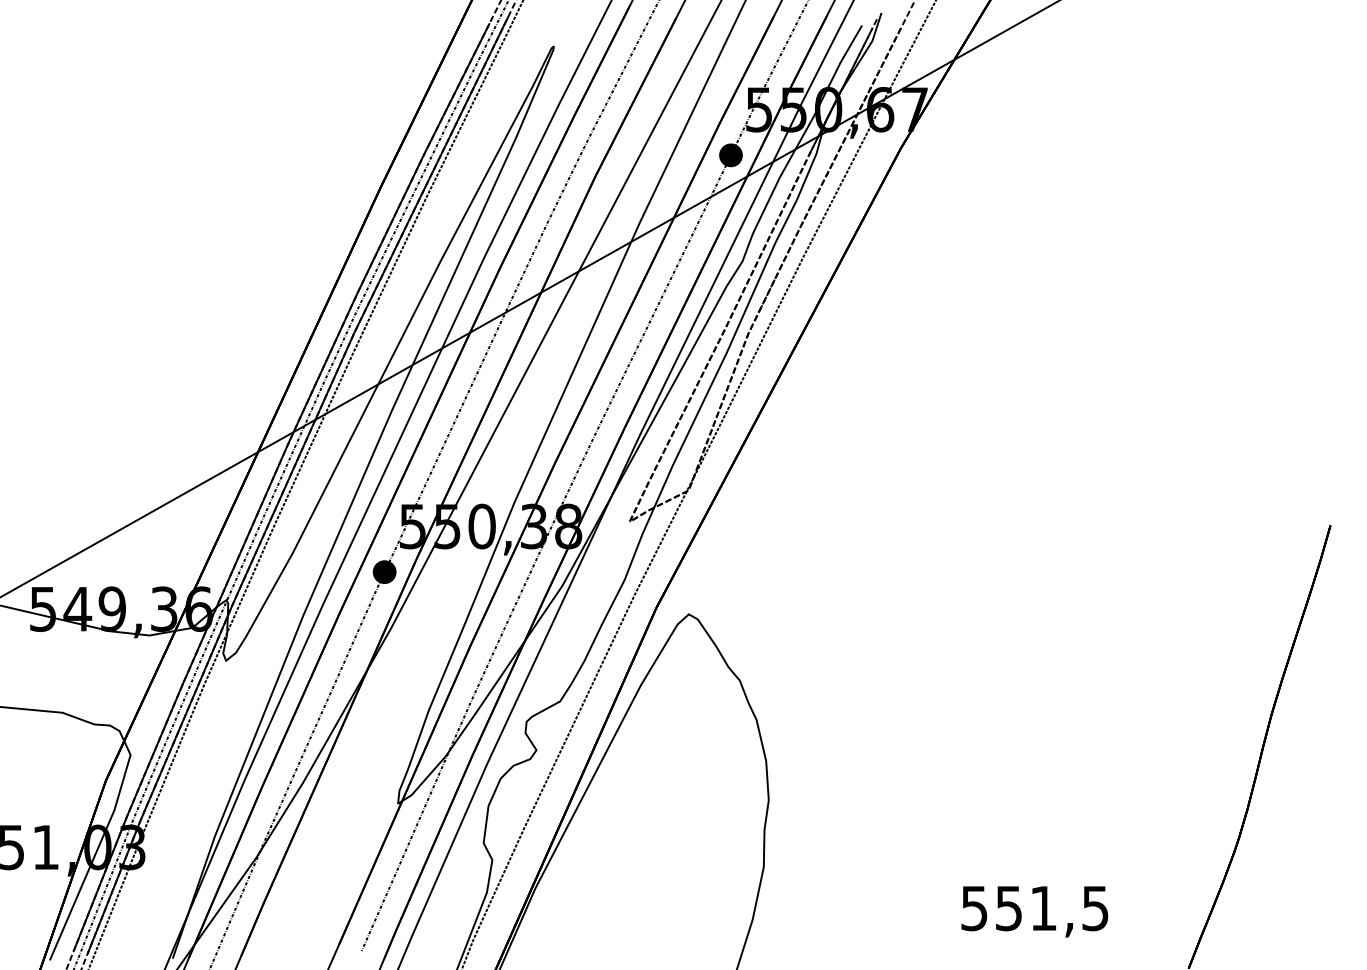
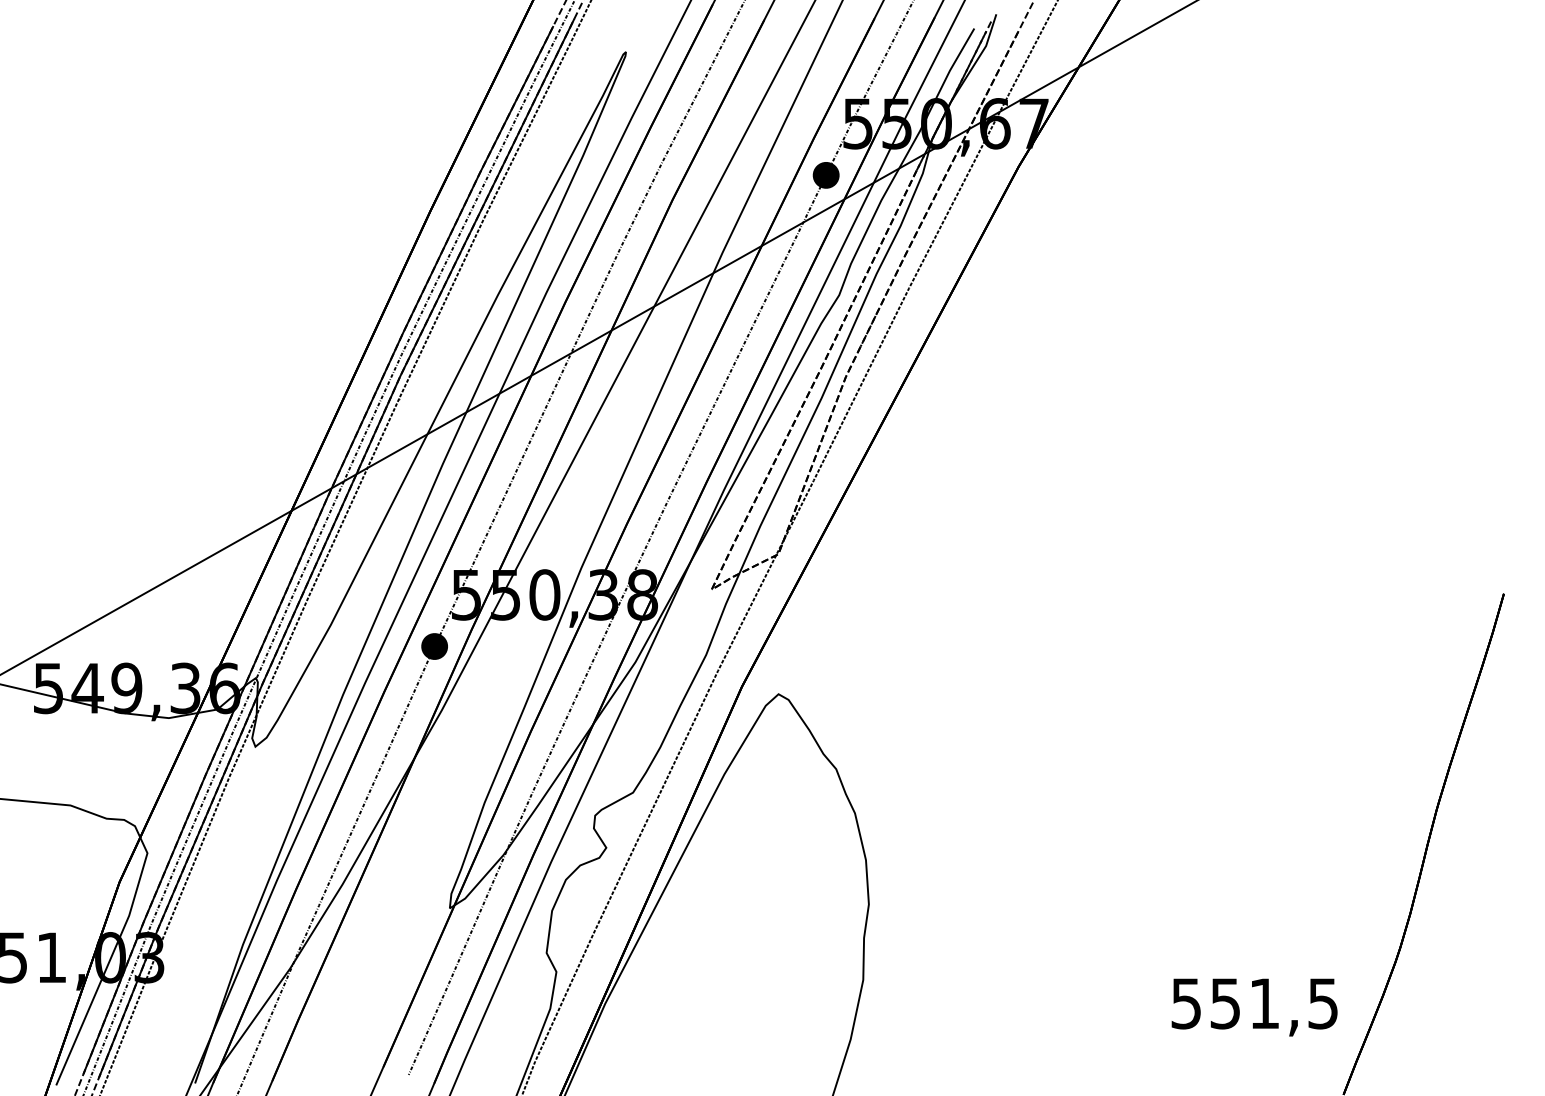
text: (1034, 911) -> (1254, 1007), moved

